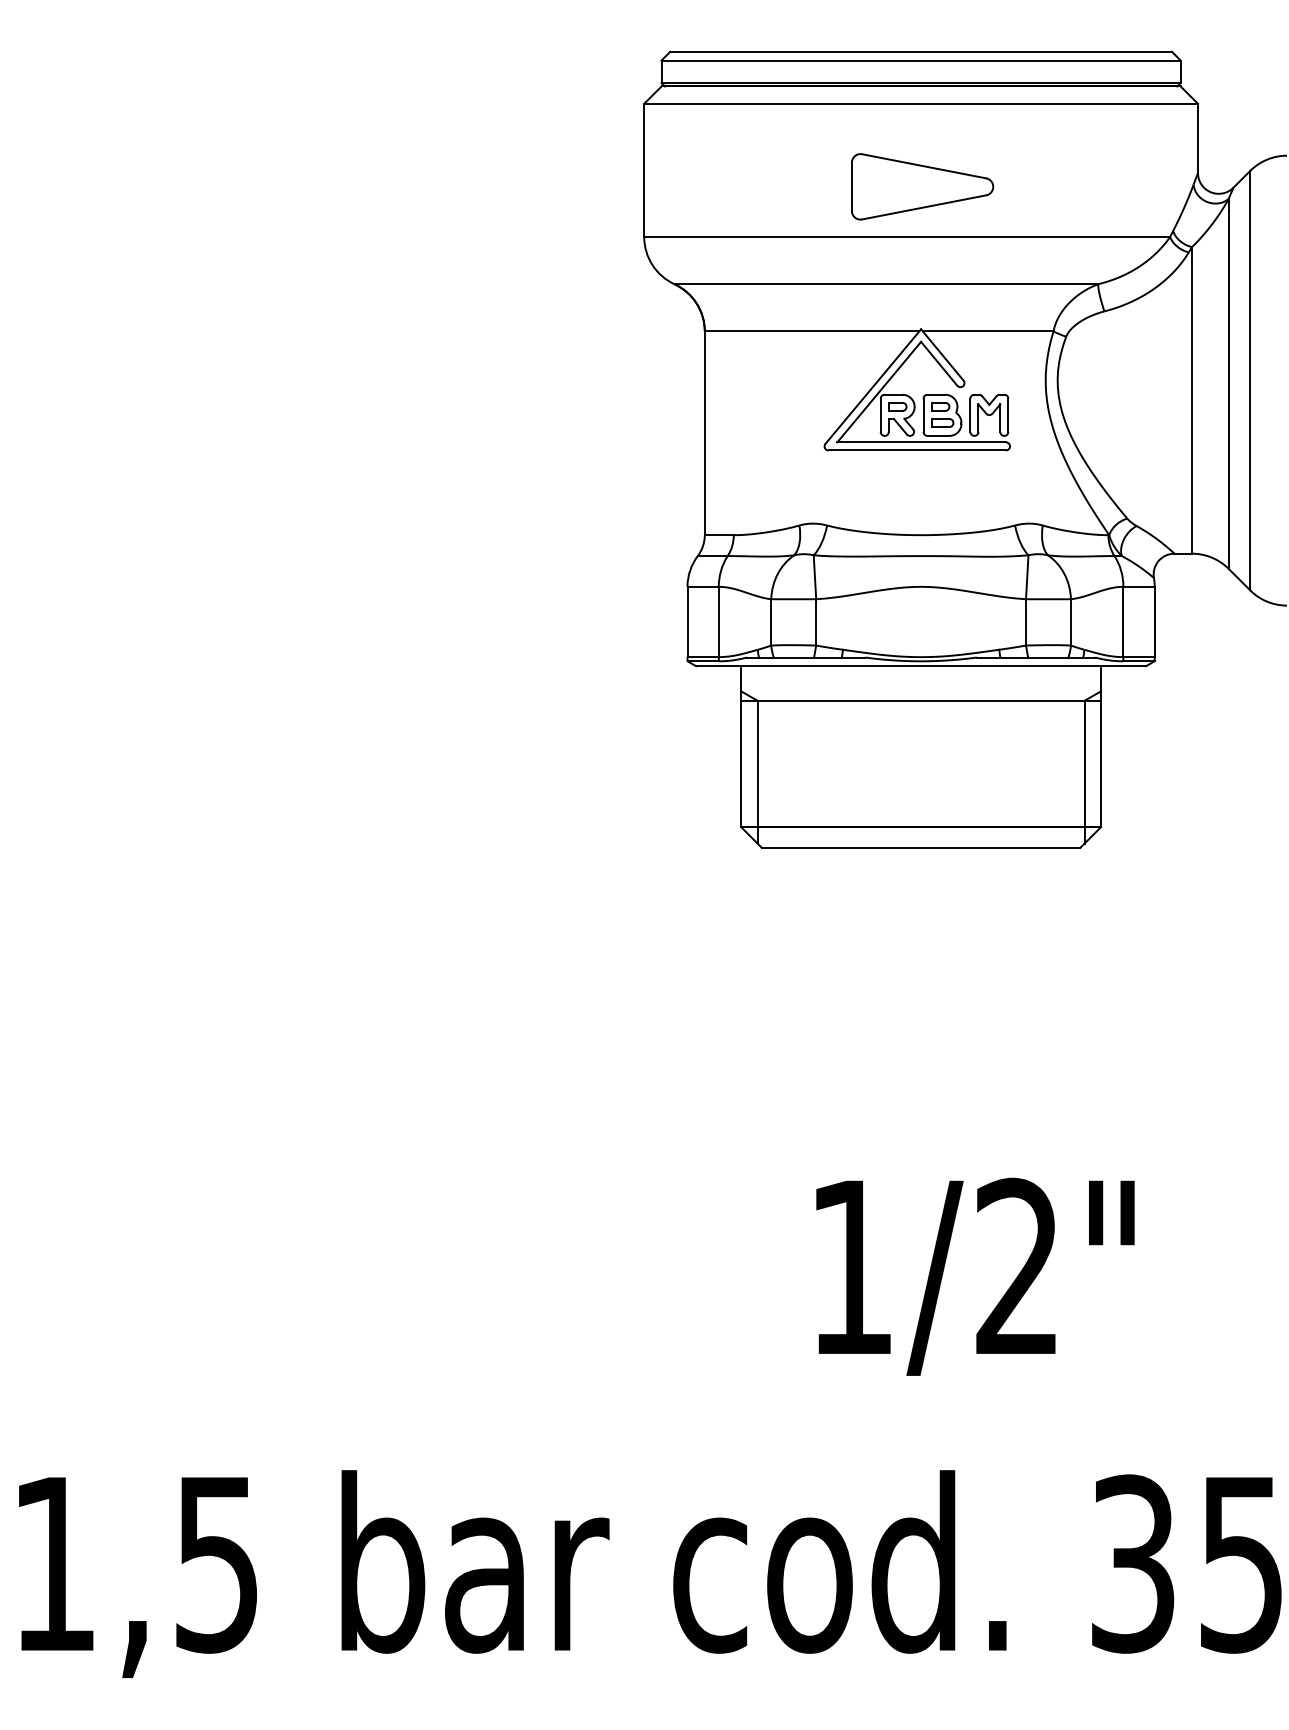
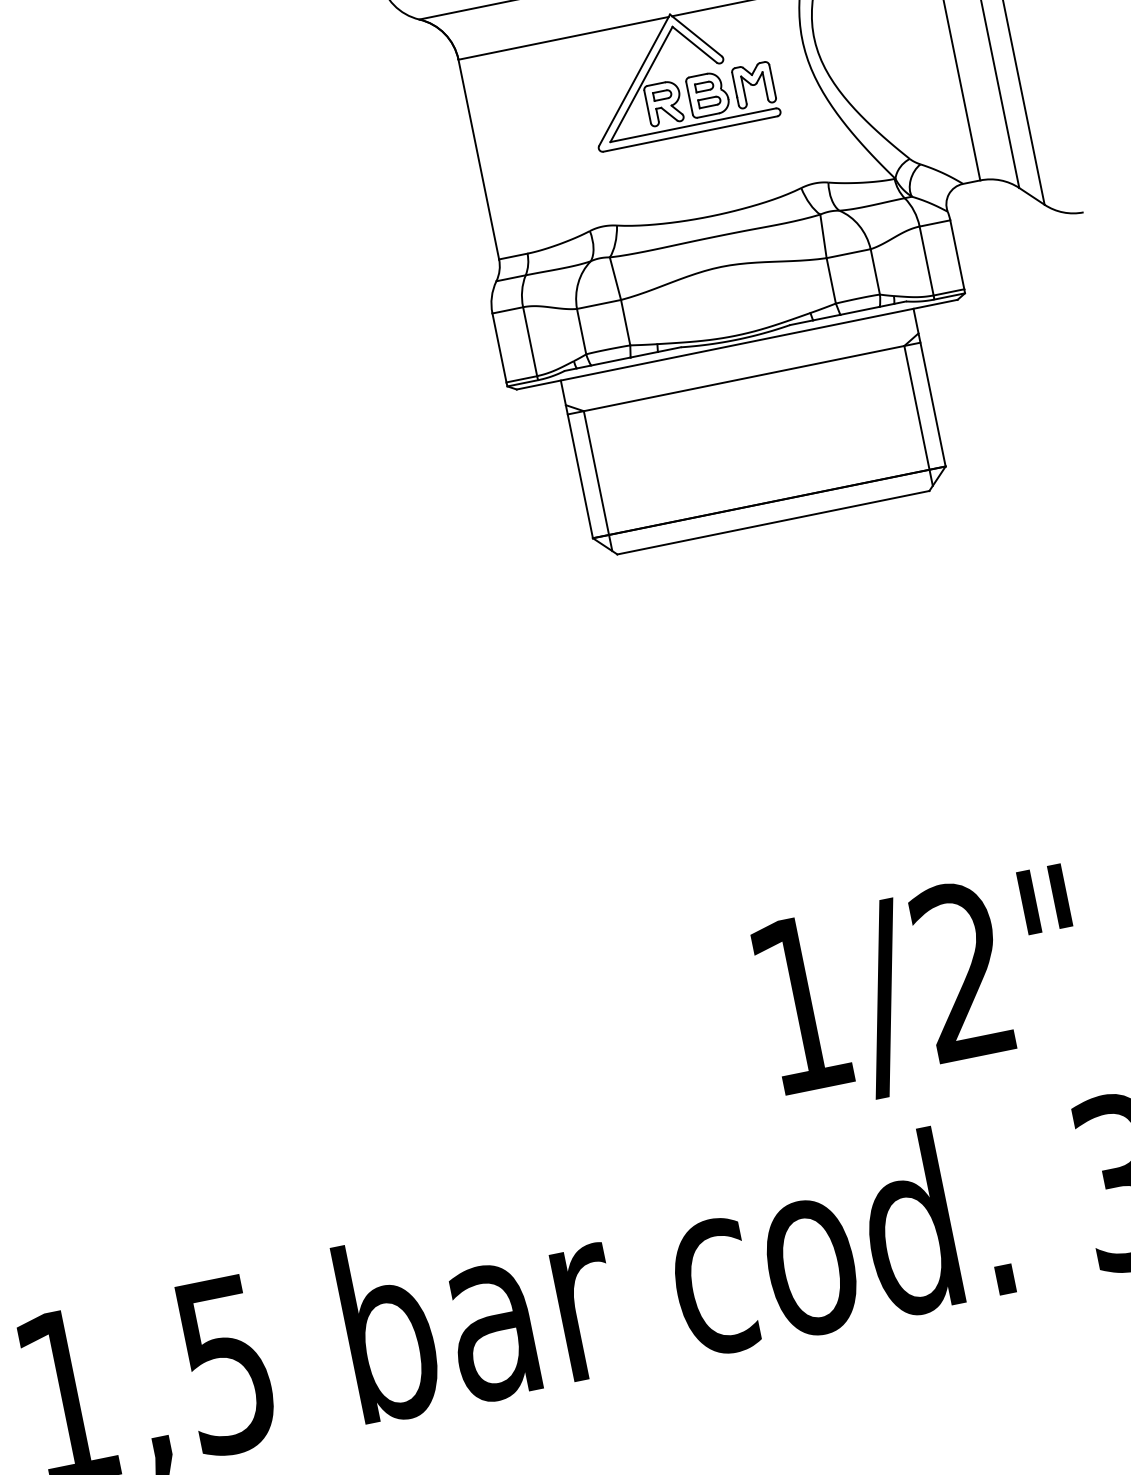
text: (975, 1276) -> (923, 988), moved

